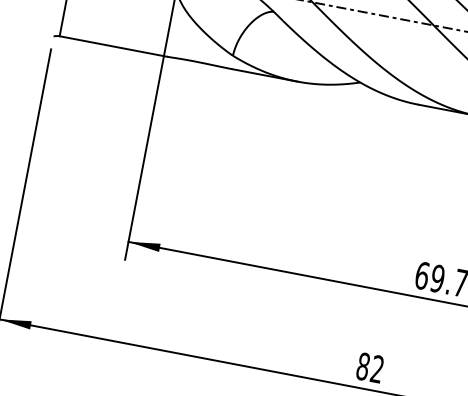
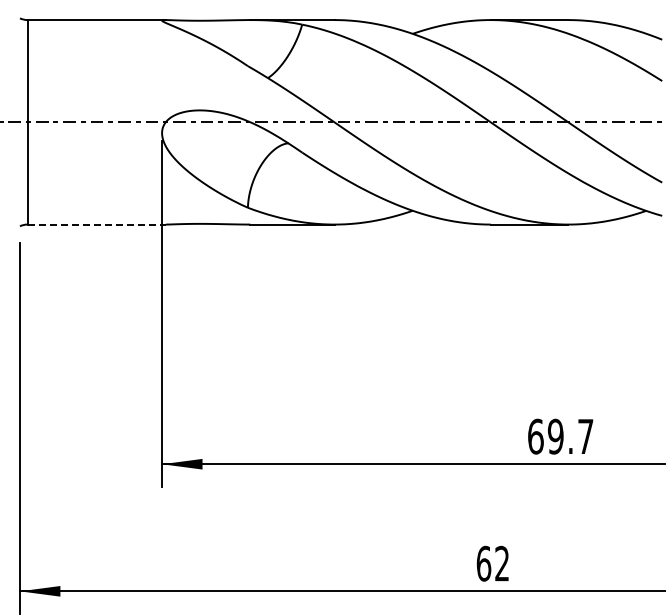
line: (113, 46) -> (97, 224), solid -> dashed
text: (362, 366) -> (483, 563), 82 -> 62

